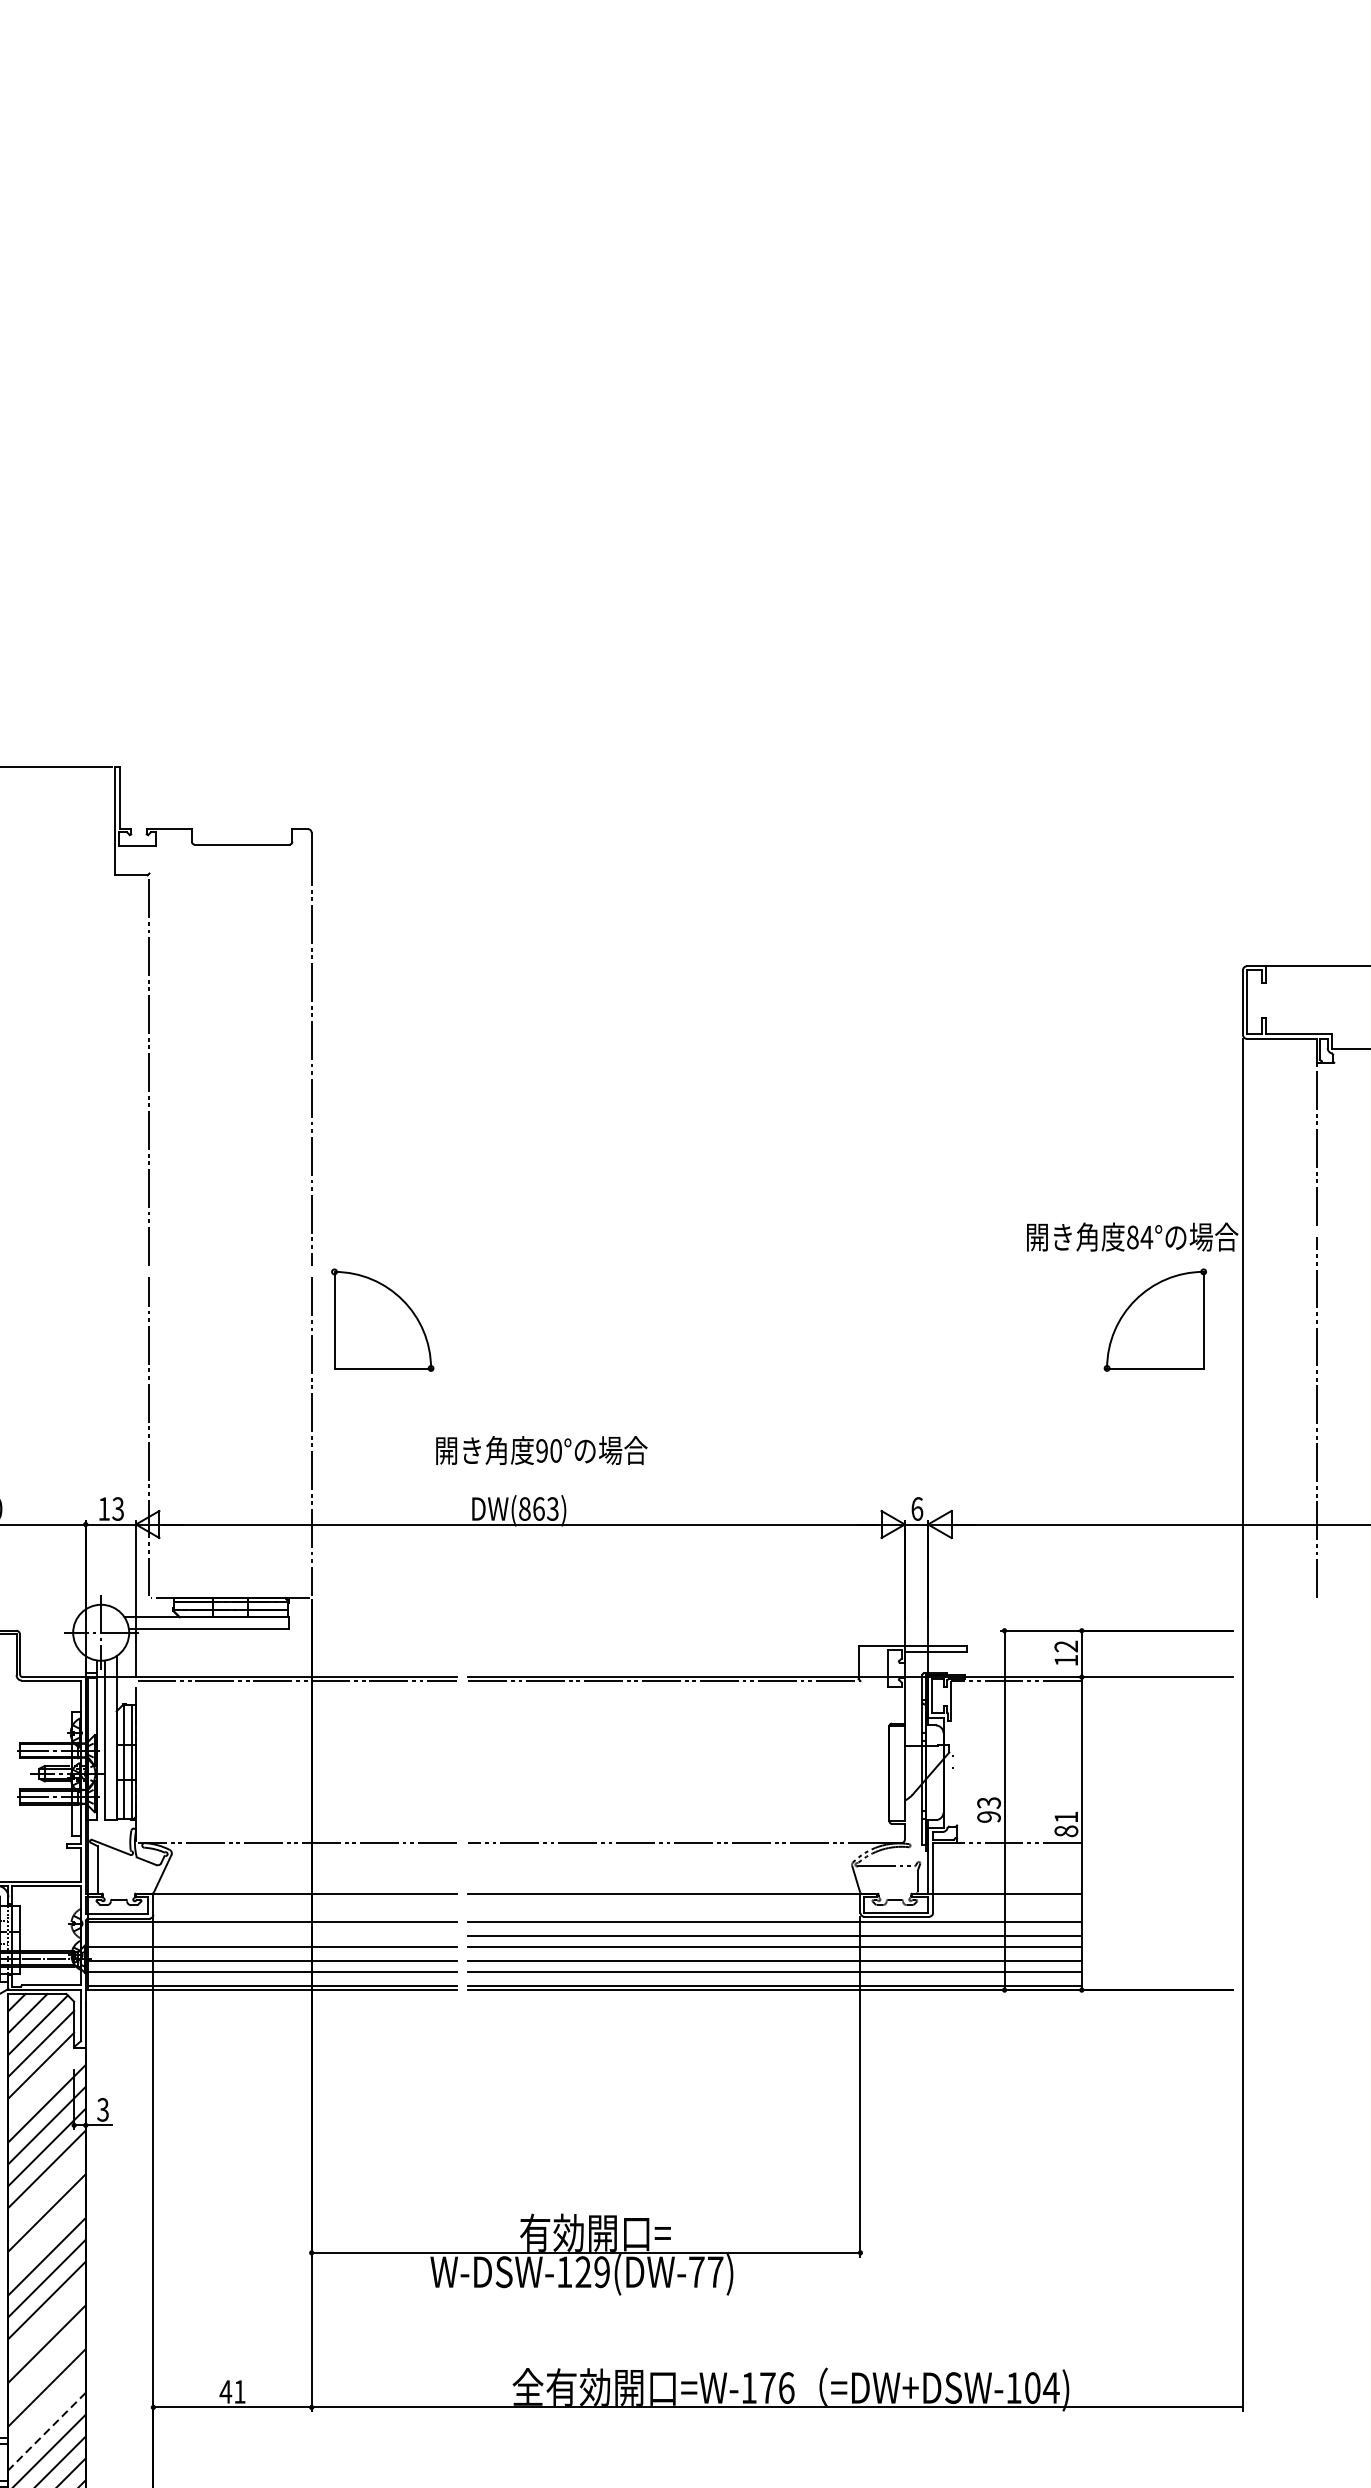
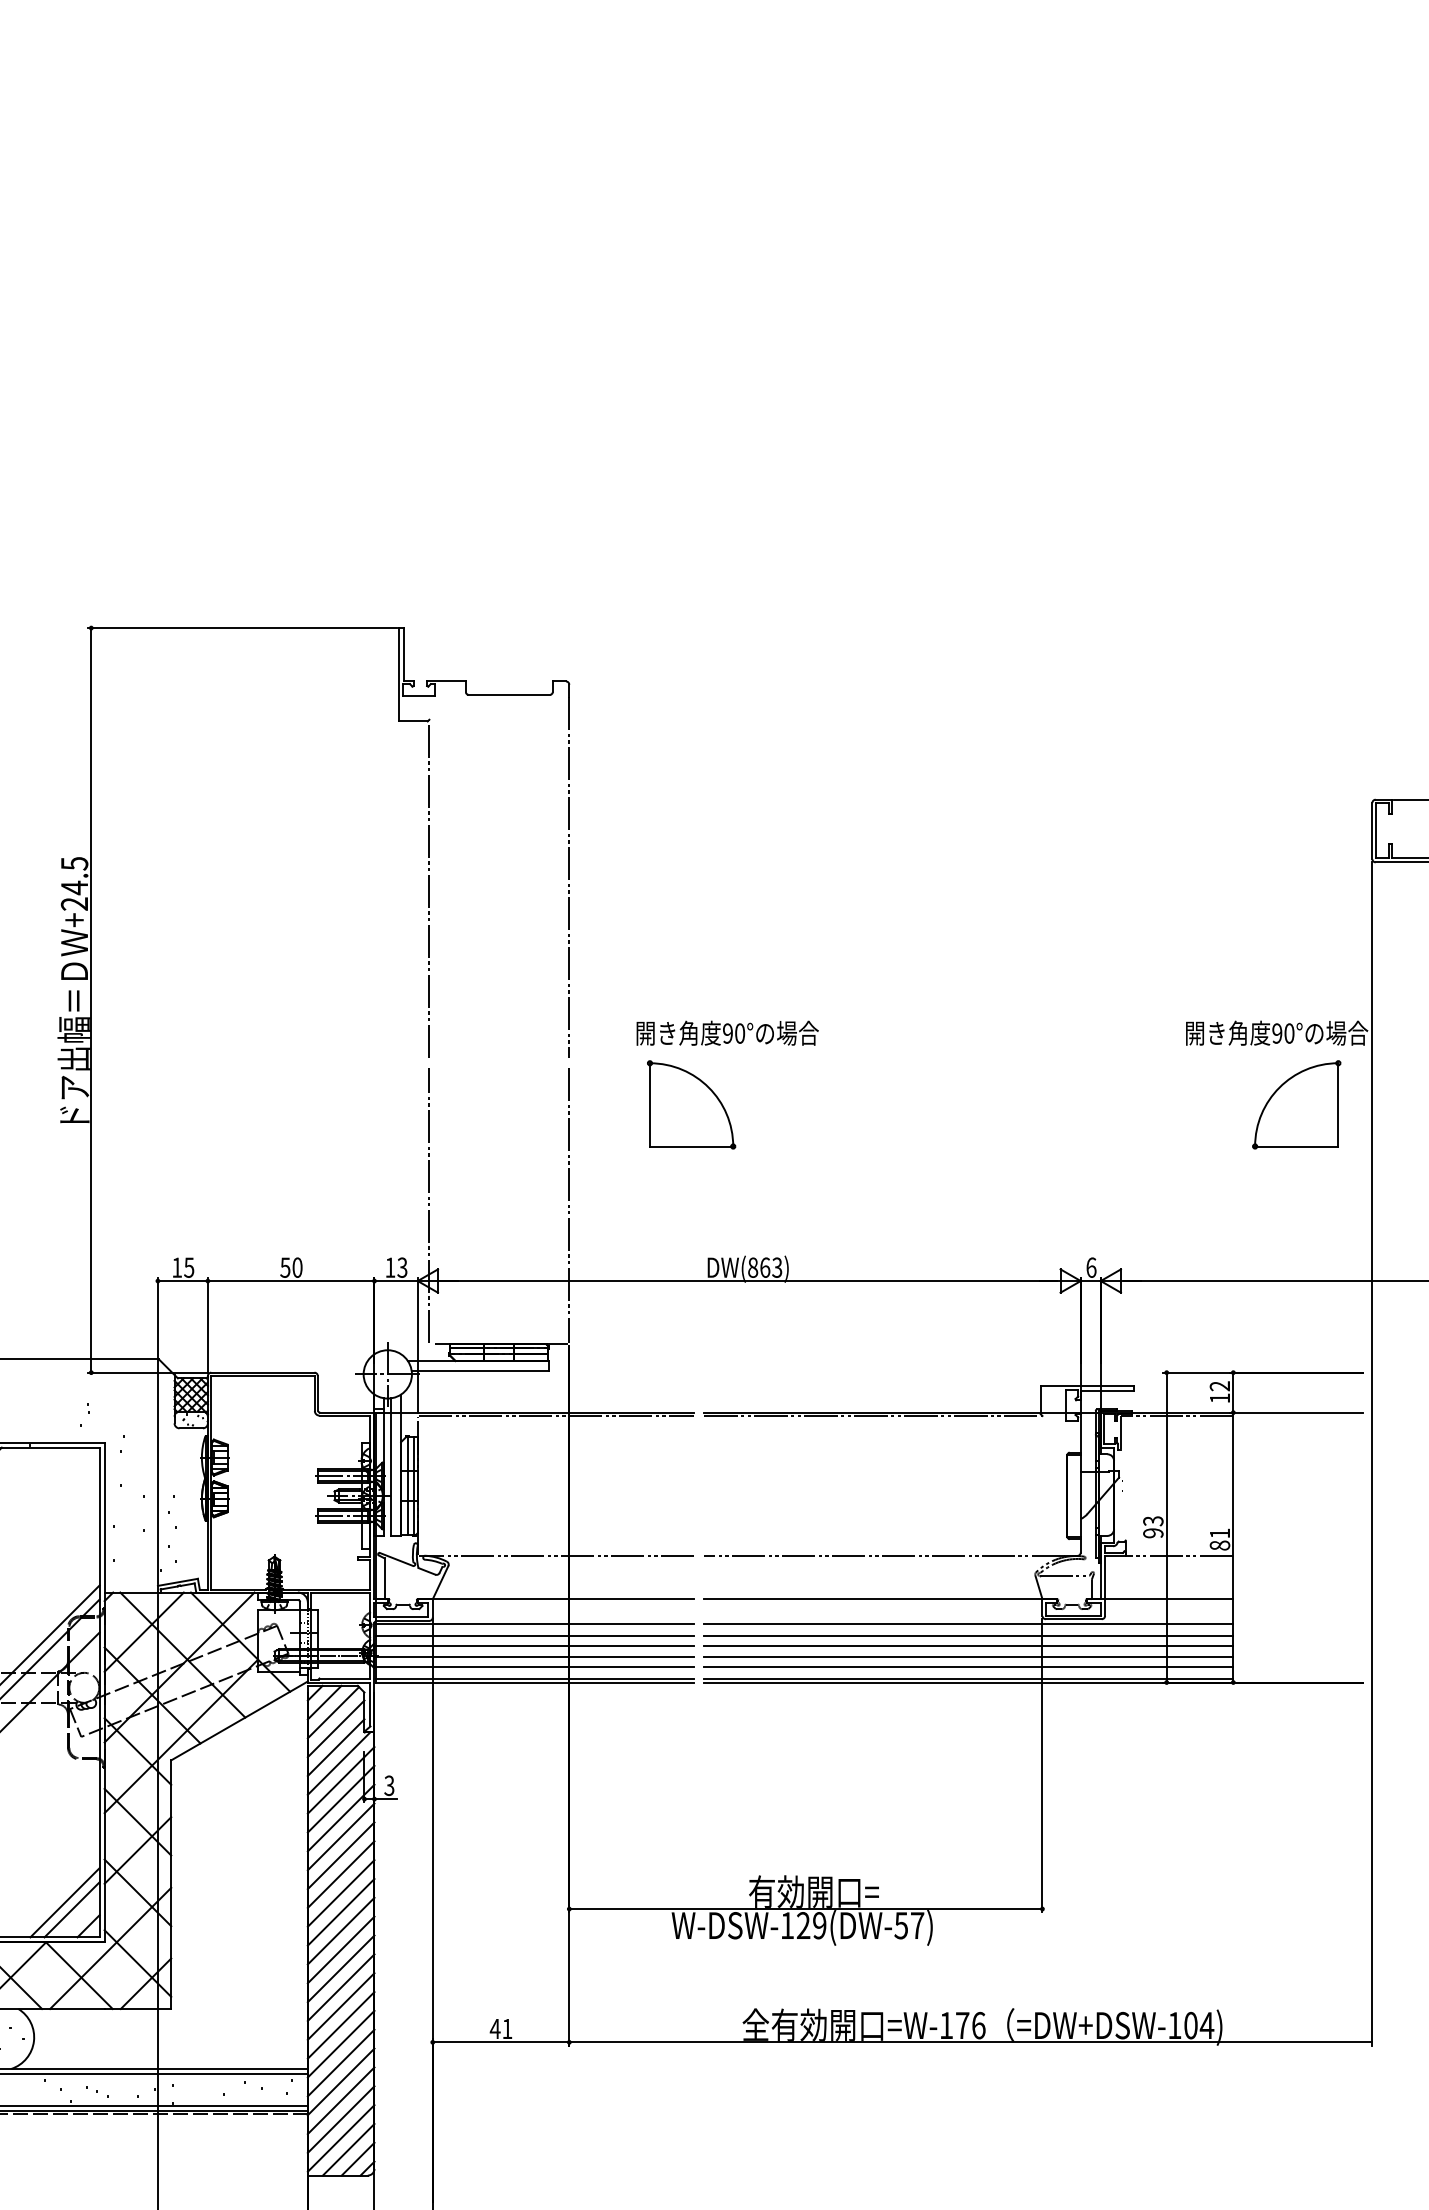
text: (1140, 1237) -> (1283, 1033), 84° -> 90°
part: (382, 1319) -> (691, 1104), moved
text: (541, 1449) -> (727, 1032), moved
line: (272, 1935) -> (535, 1635), added
line: (44, 2084) -> (338, 1763), added
line: (46, 2190) -> (340, 1855), added
line: (46, 2234) -> (340, 1893), added
text: (696, 2271) -> (901, 1925), W-DSW-129(DW-77) -> W-DSW-129(DW-57)
line: (46, 2321) -> (340, 1968), added
line: (46, 2365) -> (340, 2006), added
line: (46, 2408) -> (340, 2043), added
line: (46, 2431) -> (340, 2063), dashed -> solid

